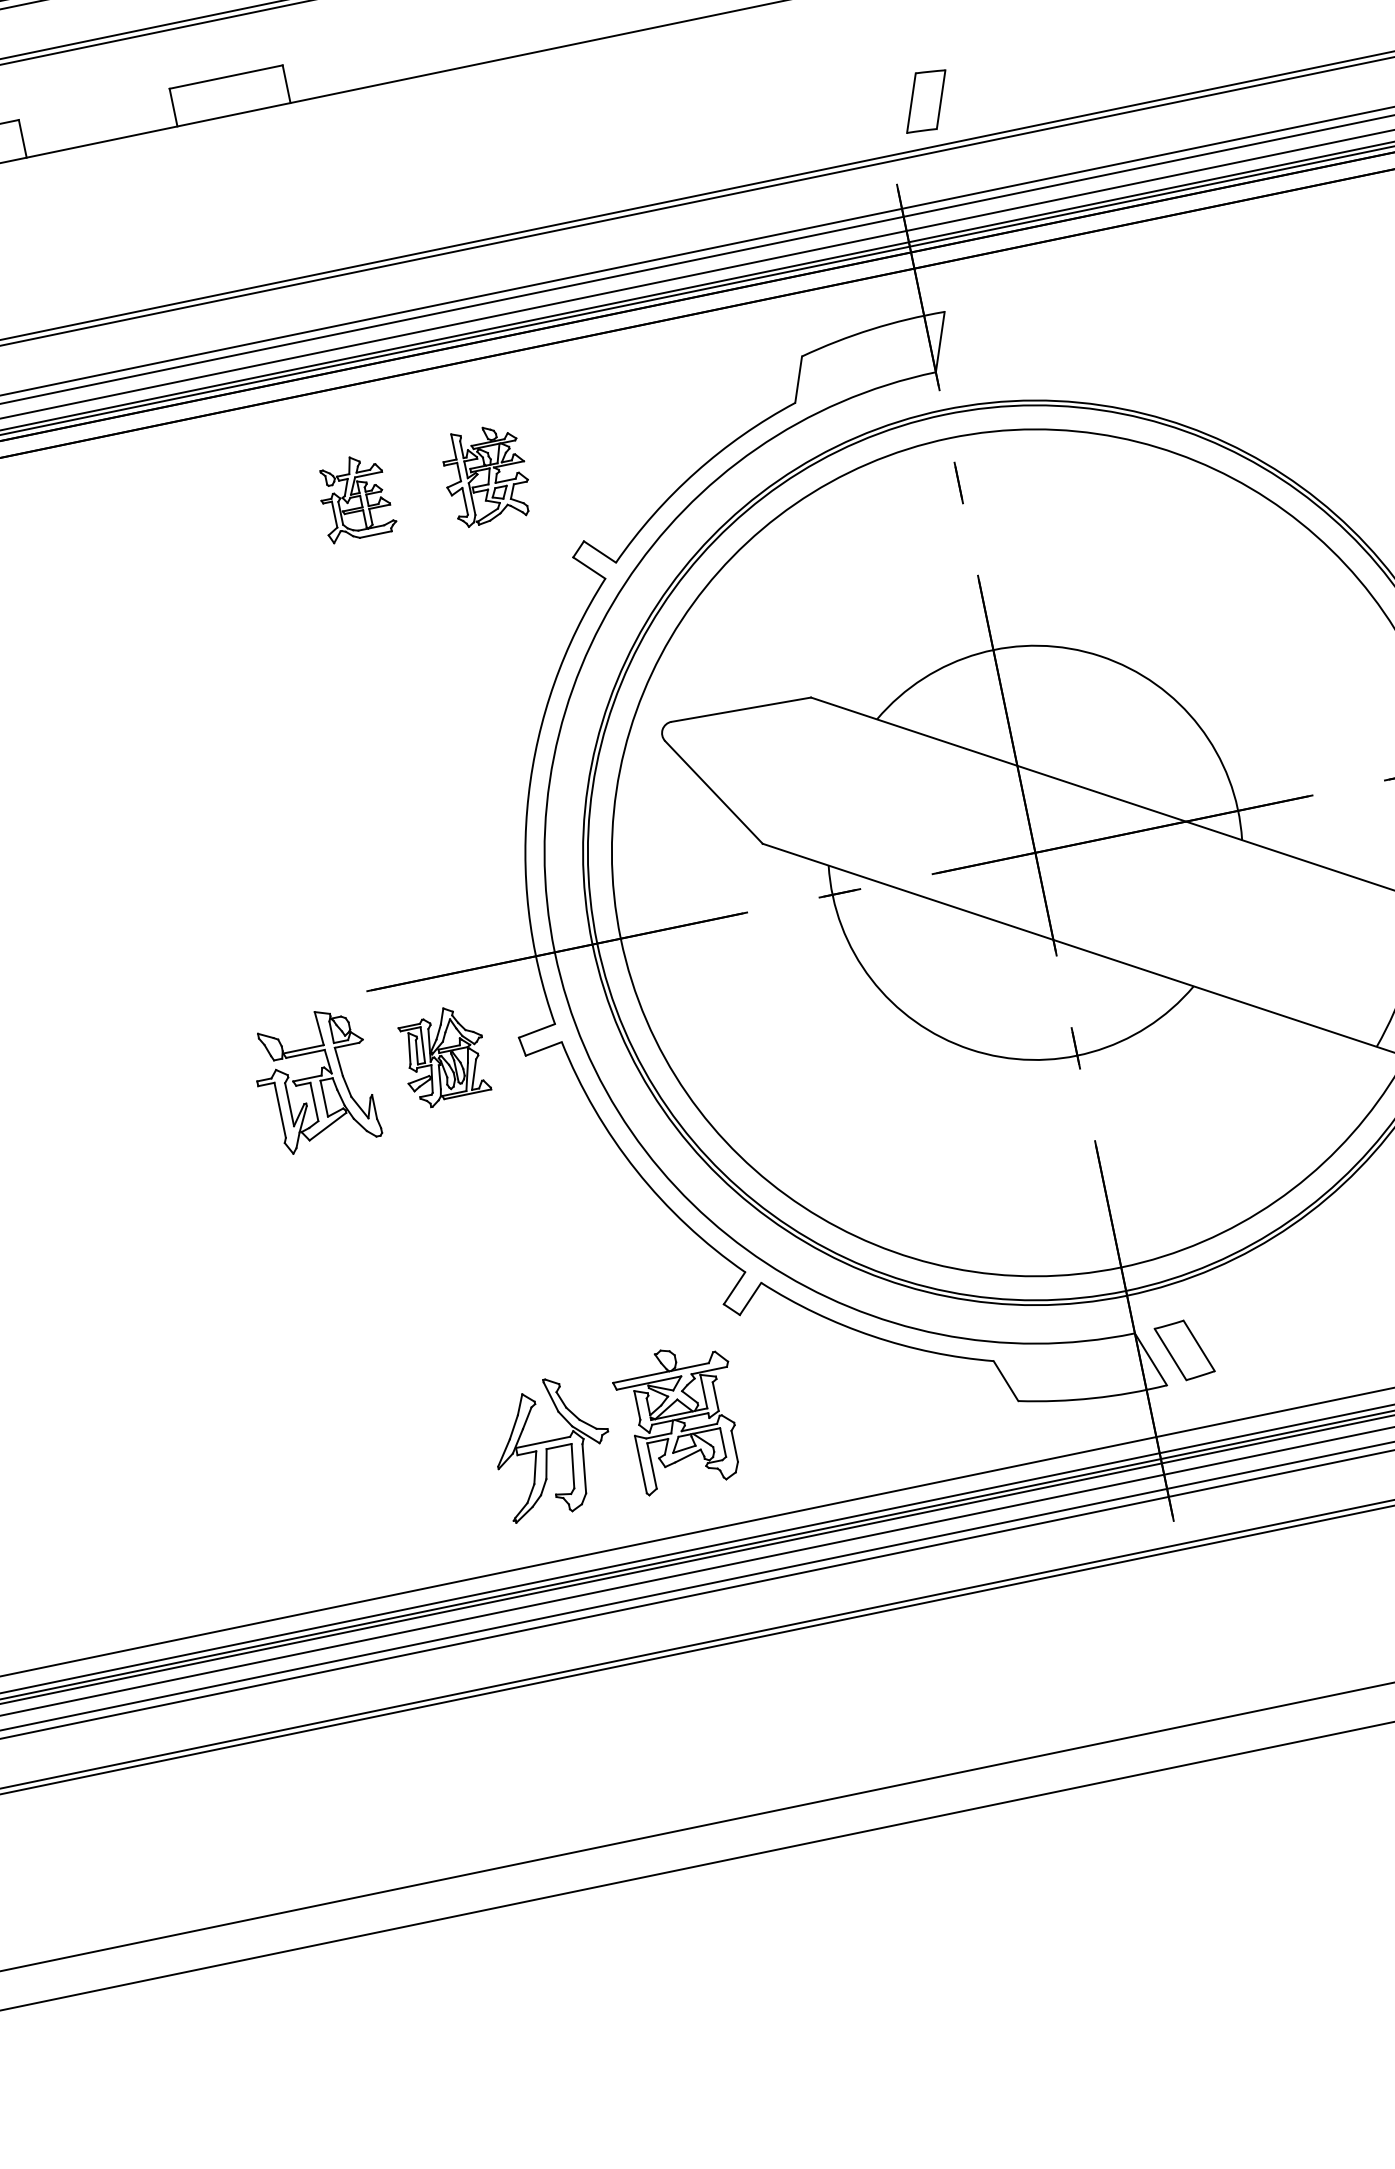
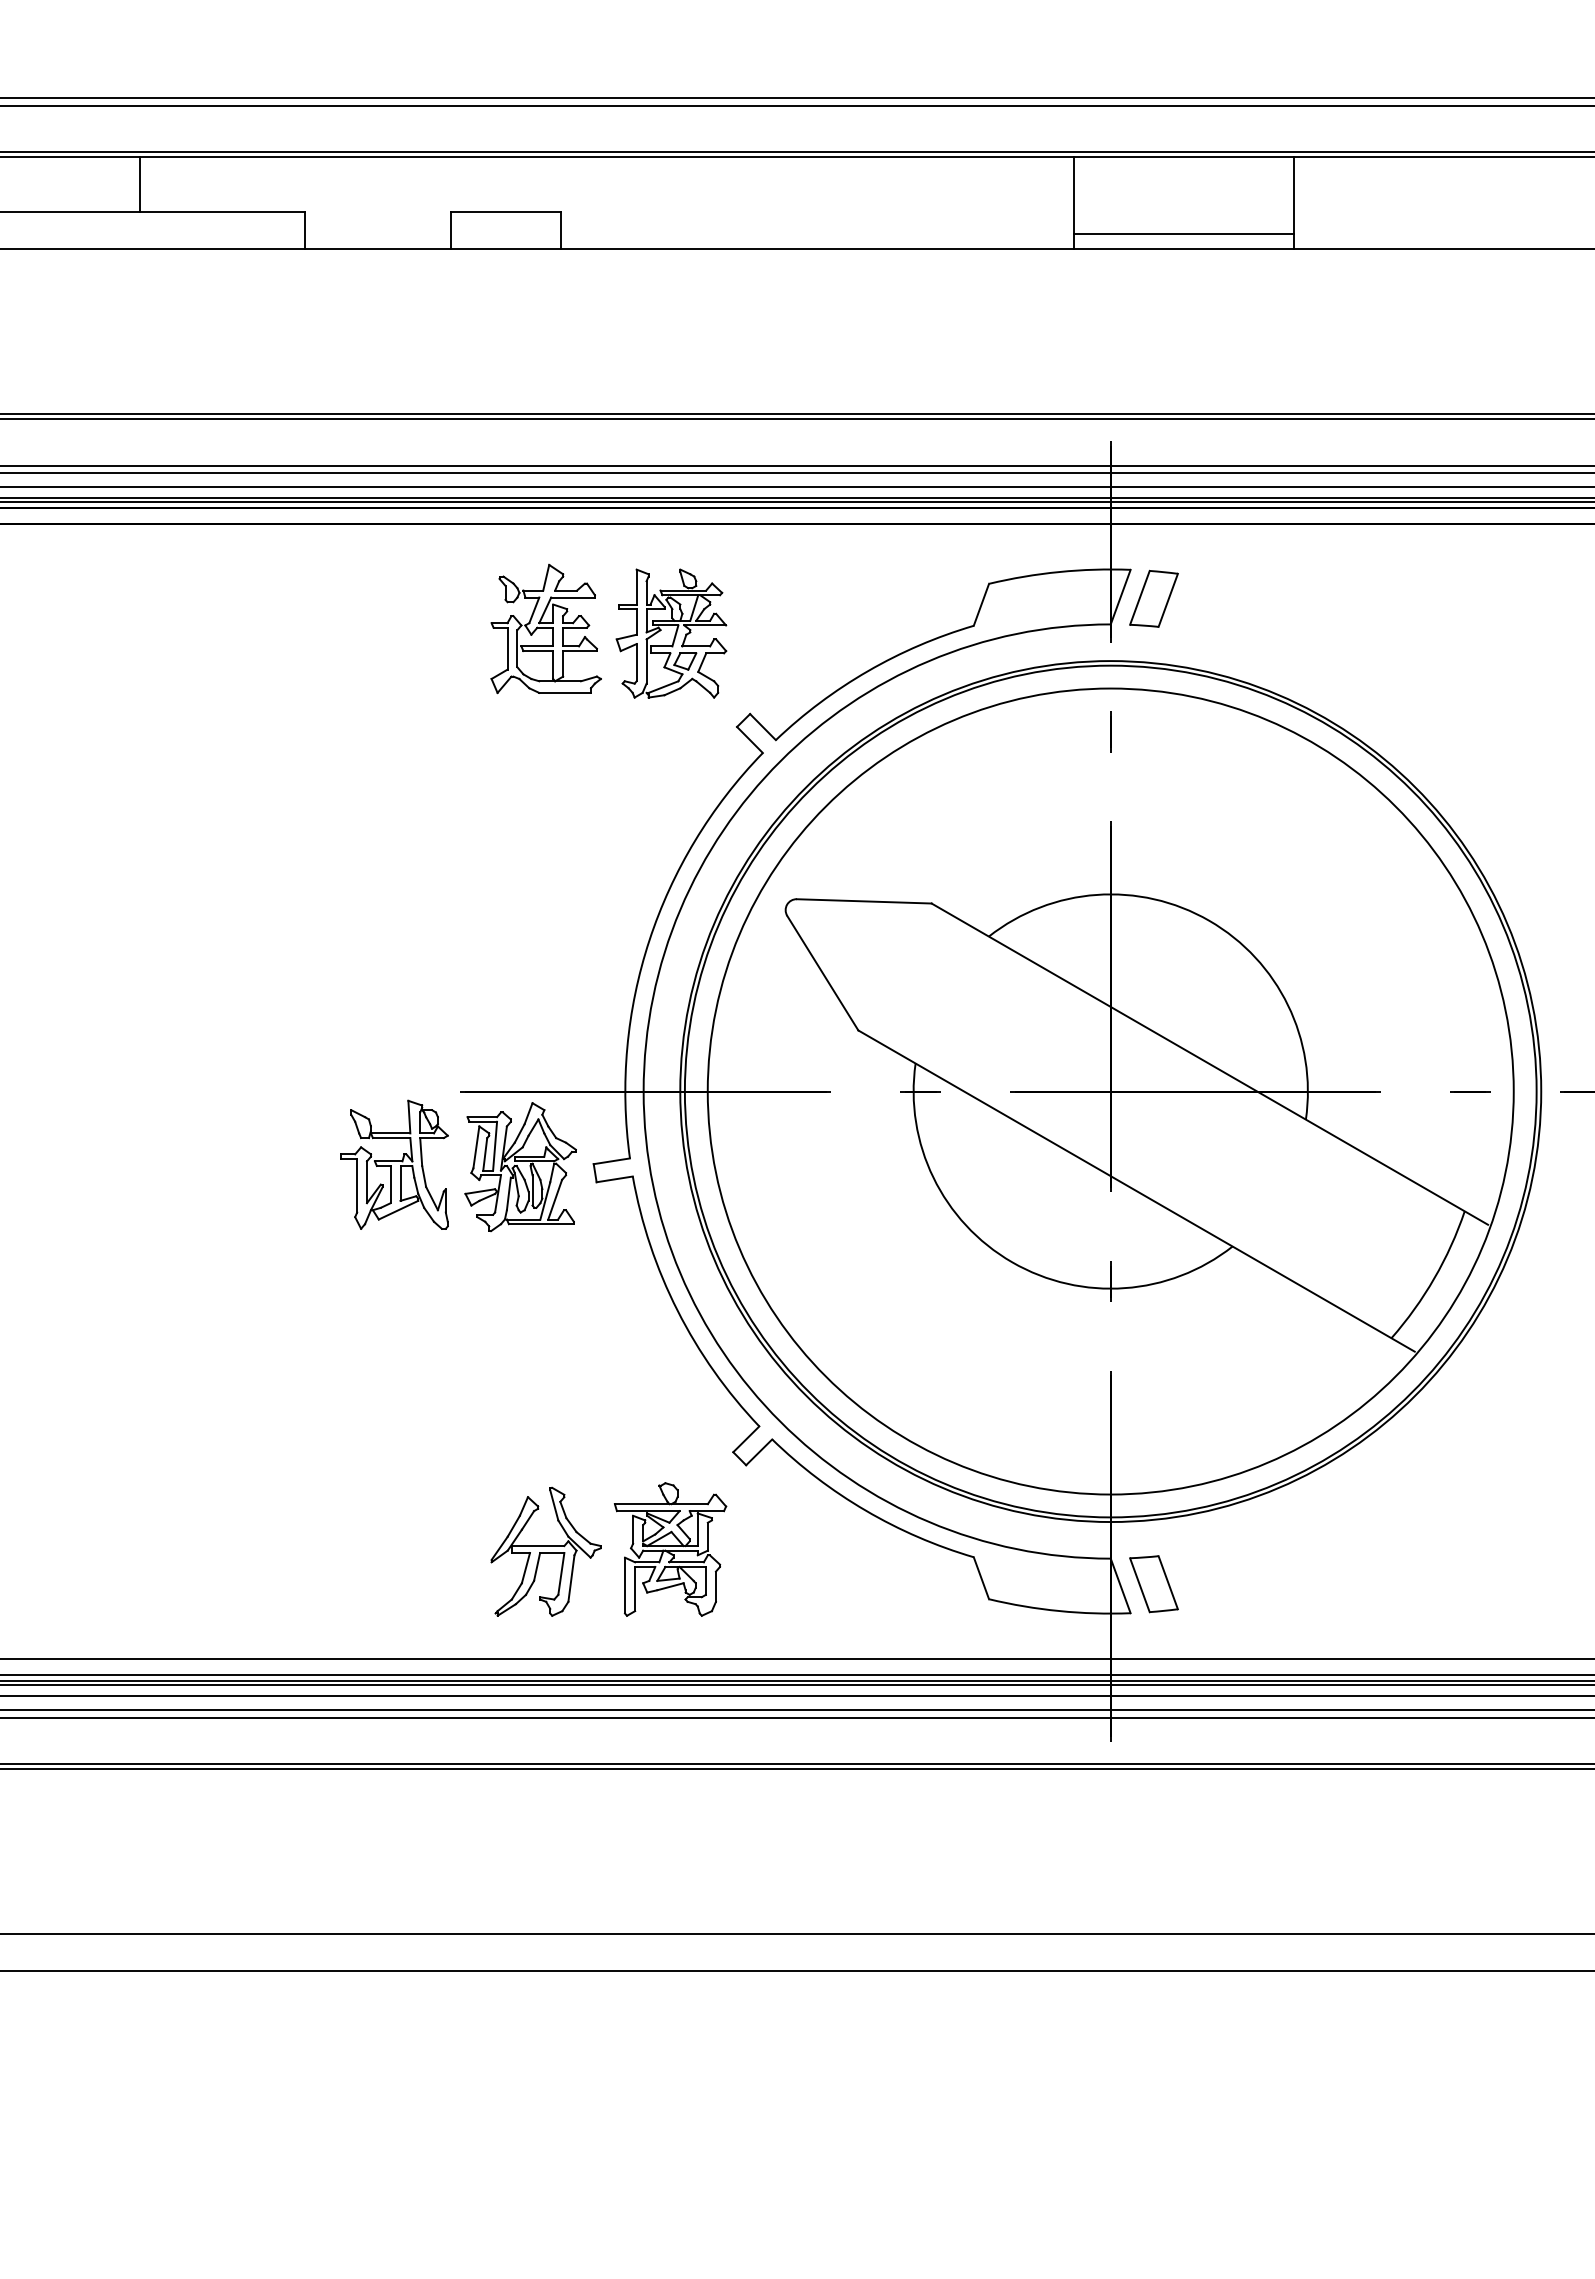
part: (925, 100) -> (1153, 598), moved
part: (485, 475) -> (671, 633), size x1.43
part: (355, 497) -> (545, 629), size x1.67
part: (444, 1055) -> (520, 1166), size x1.43

